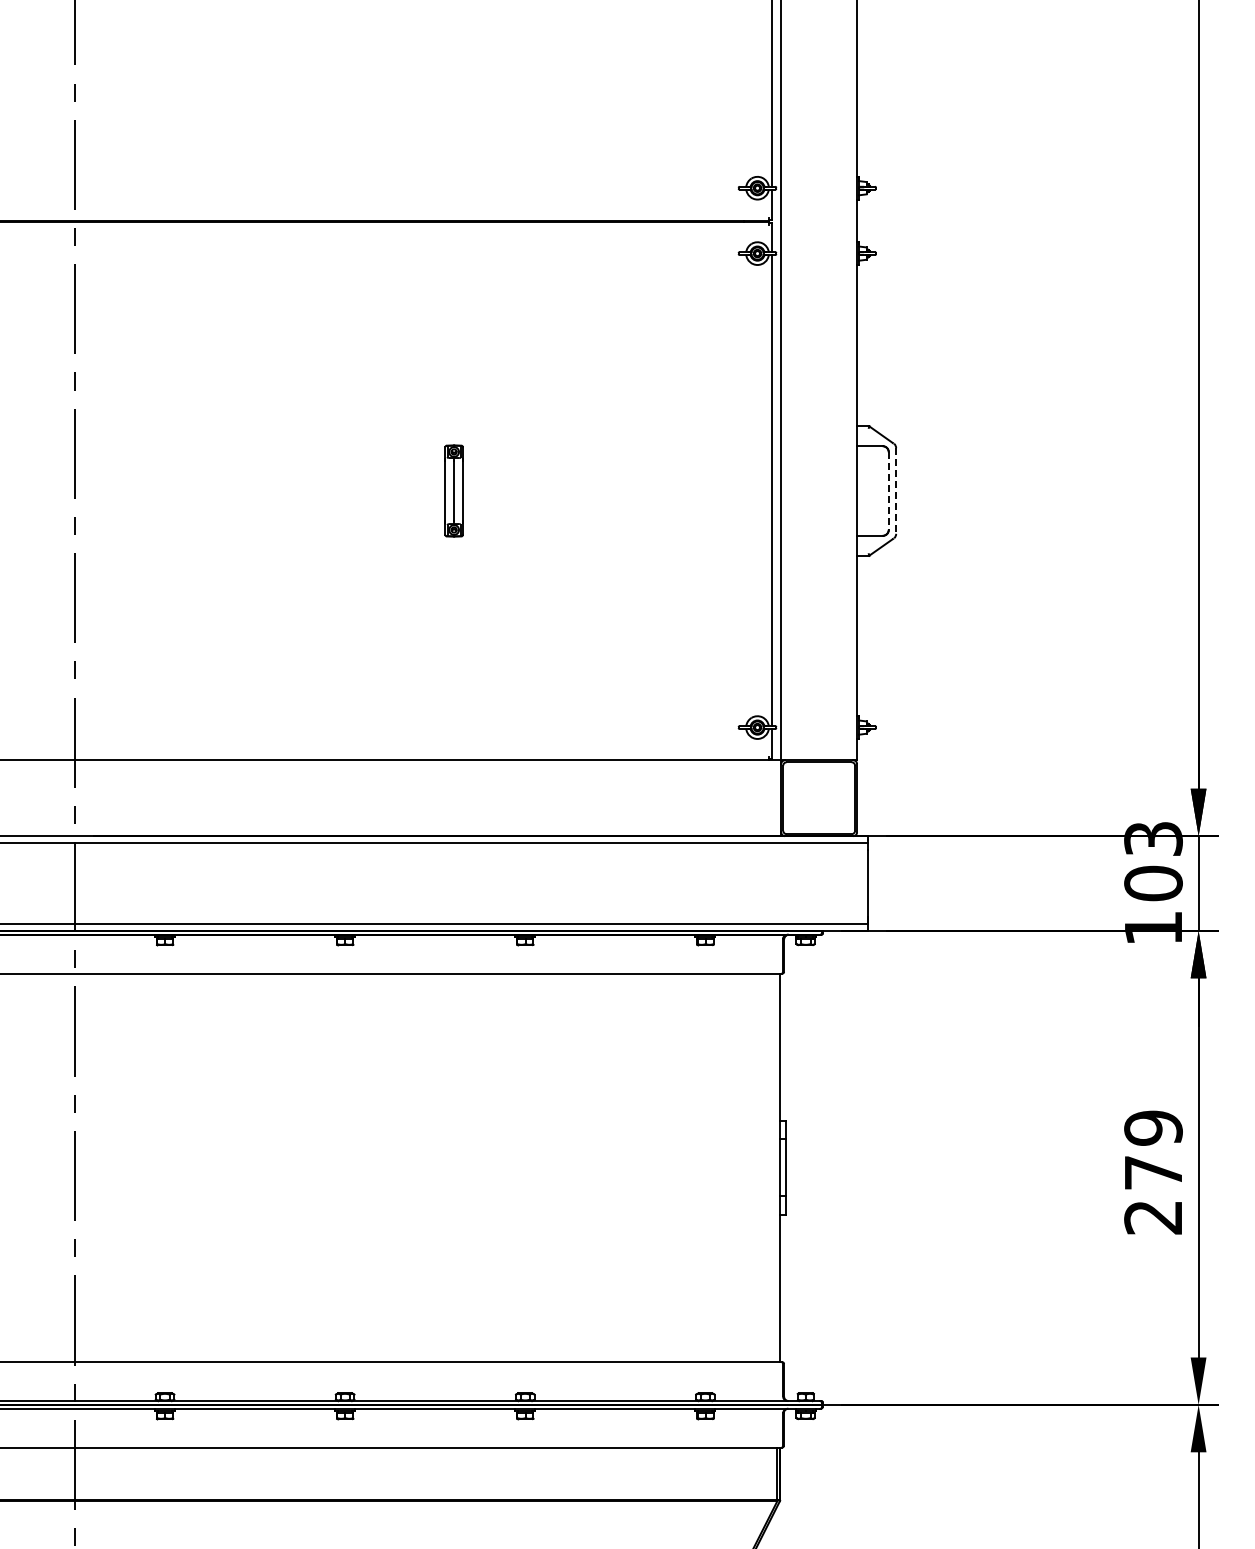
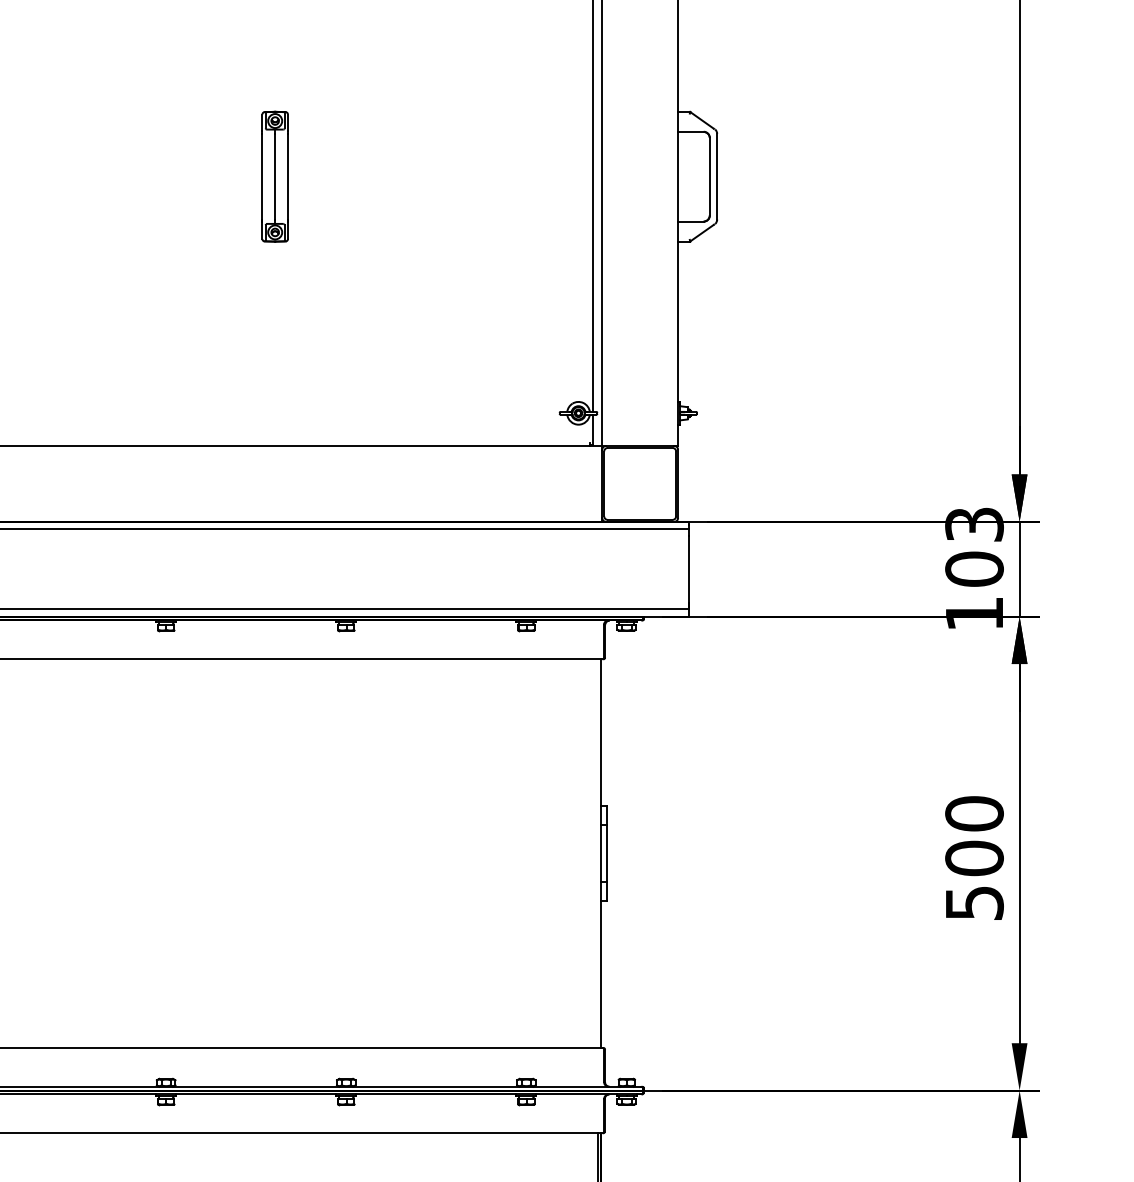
part: (453, 490) -> (274, 176), size x1.43
line: (888, 491) -> (709, 177), dashed -> solid
line: (896, 491) -> (717, 177), dashed -> solid
text: (1153, 1172) -> (974, 858), 279 -> 500

